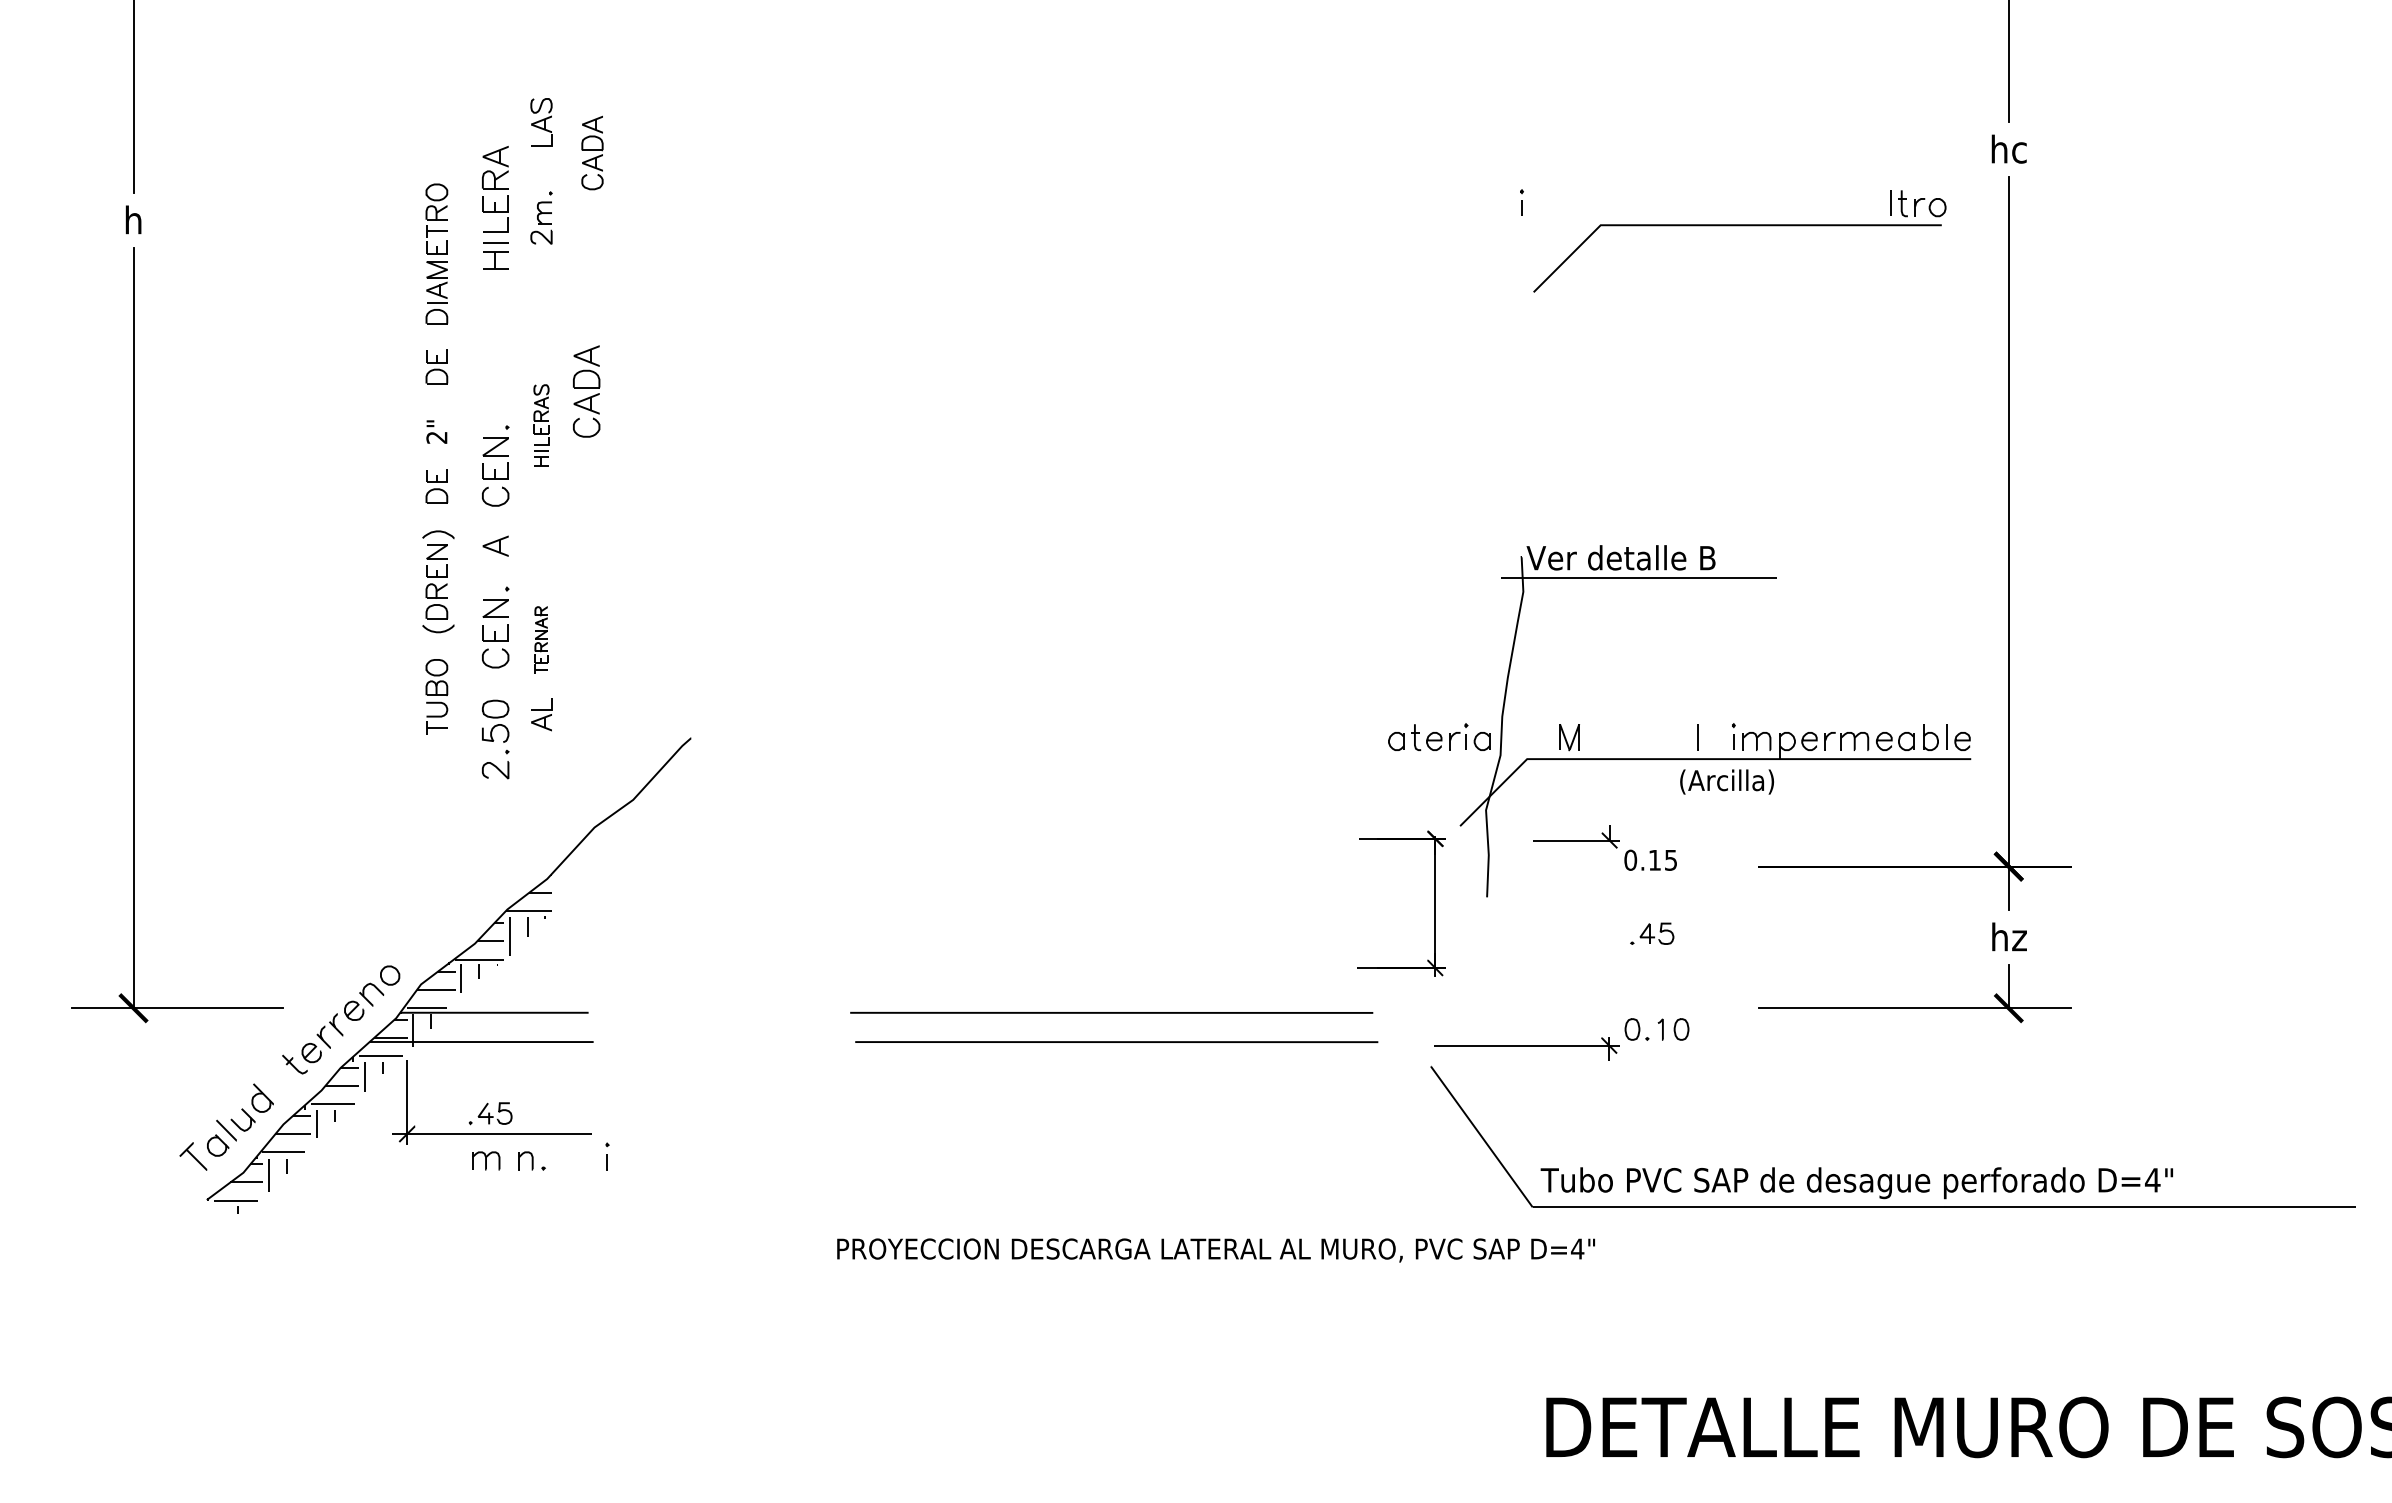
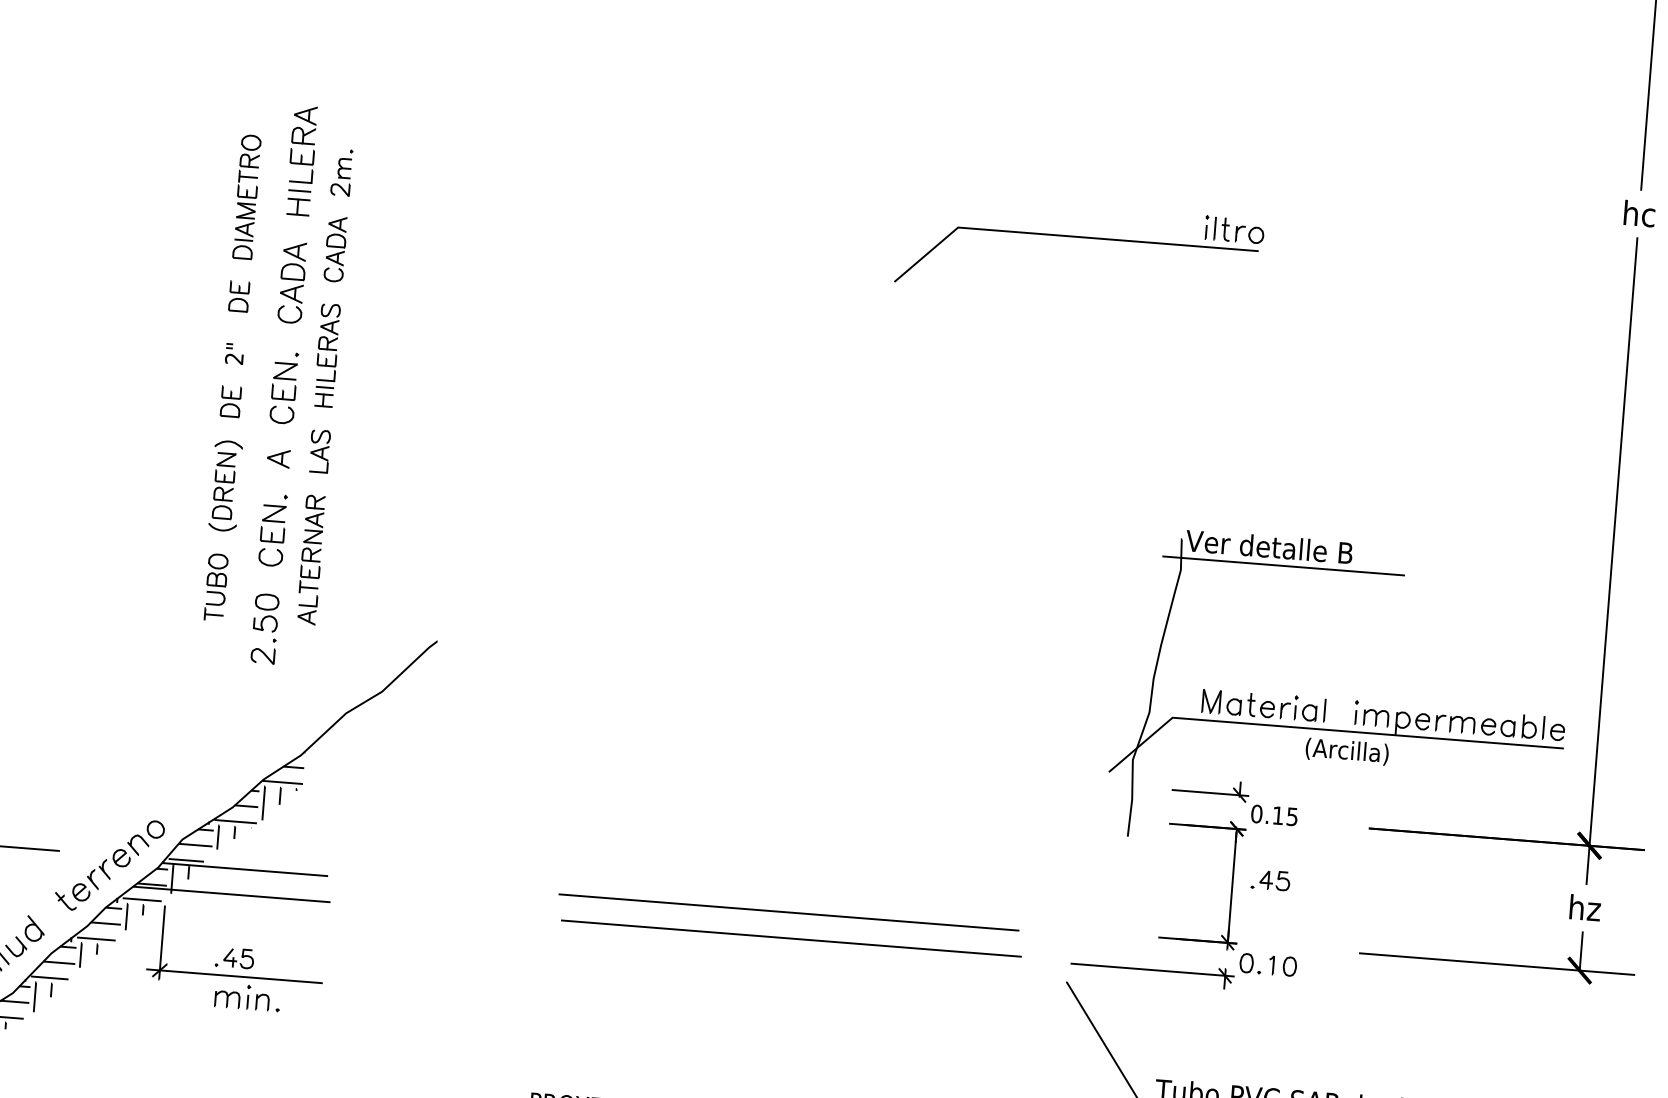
part: (541, 122) -> (319, 451), moved
part: (592, 152) -> (335, 248), moved
part: (1739, 226) -> (1080, 238), moved
part: (586, 391) -> (292, 282), moved
part: (541, 425) -> (327, 355), size x1.43
part: (541, 639) -> (312, 543), size x1.67
part: (1439, 736) -> (1272, 705), moved
part: (1434, 903) -> (1231, 885), moved
part: (607, 1156) -> (248, 997), moved

